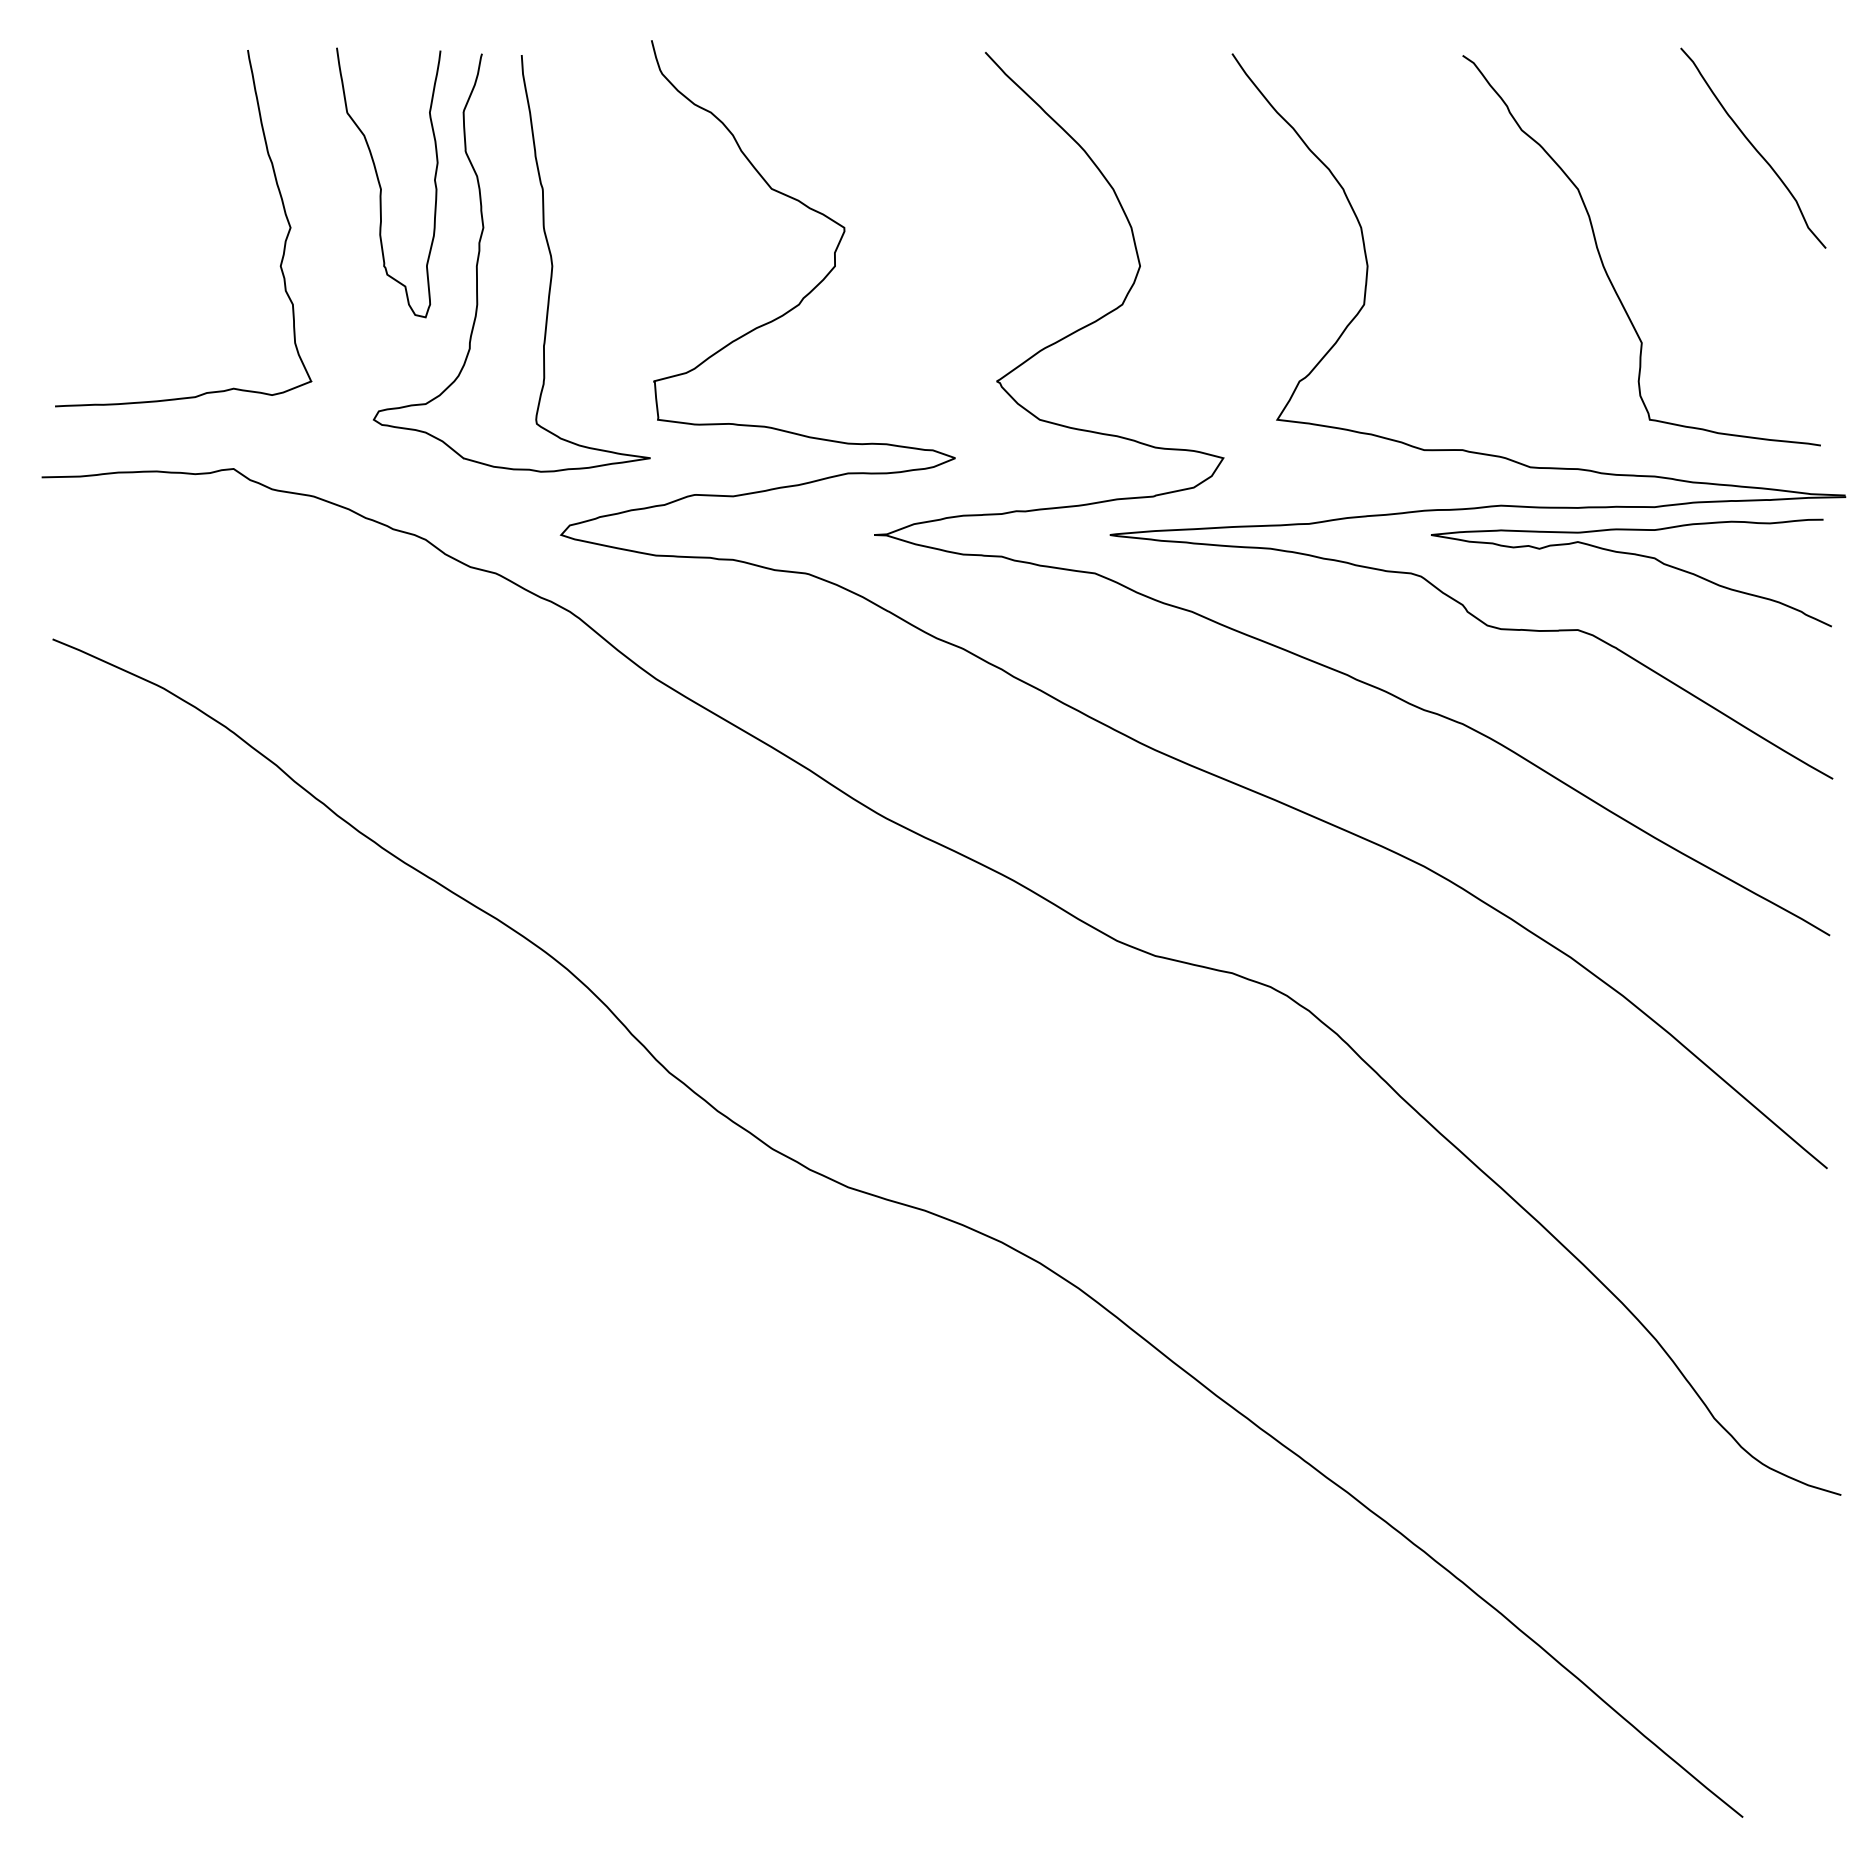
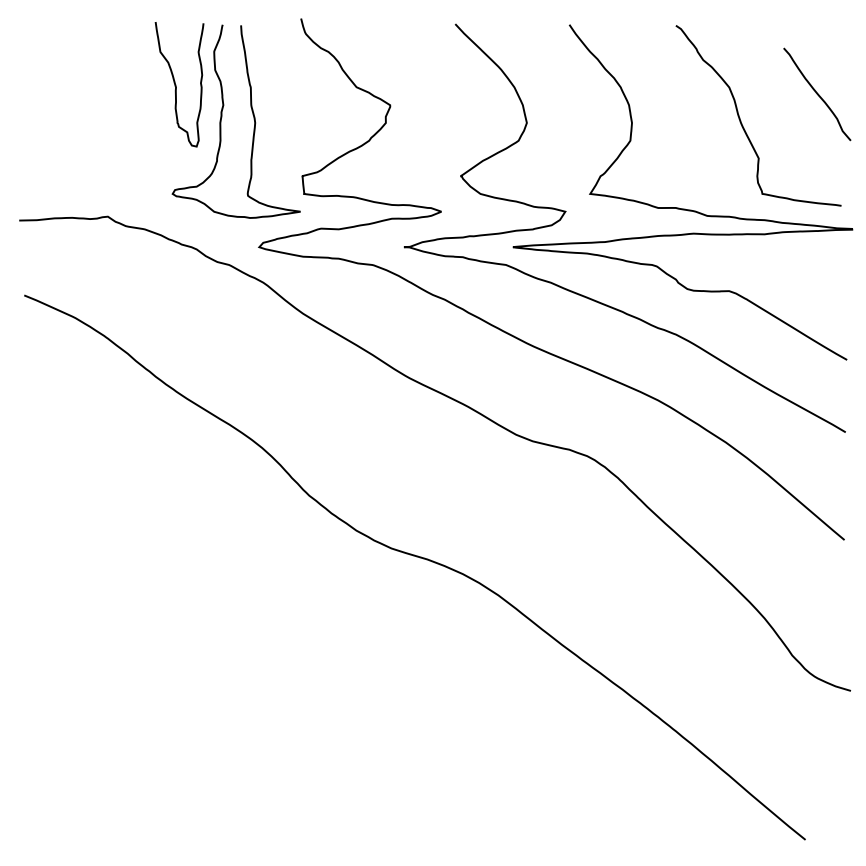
curve: (1753, 148) -> (817, 94), moved
curve: (278, 195) -> (128, 90), removed
curve: (1636, 557) -> (756, 257), removed

